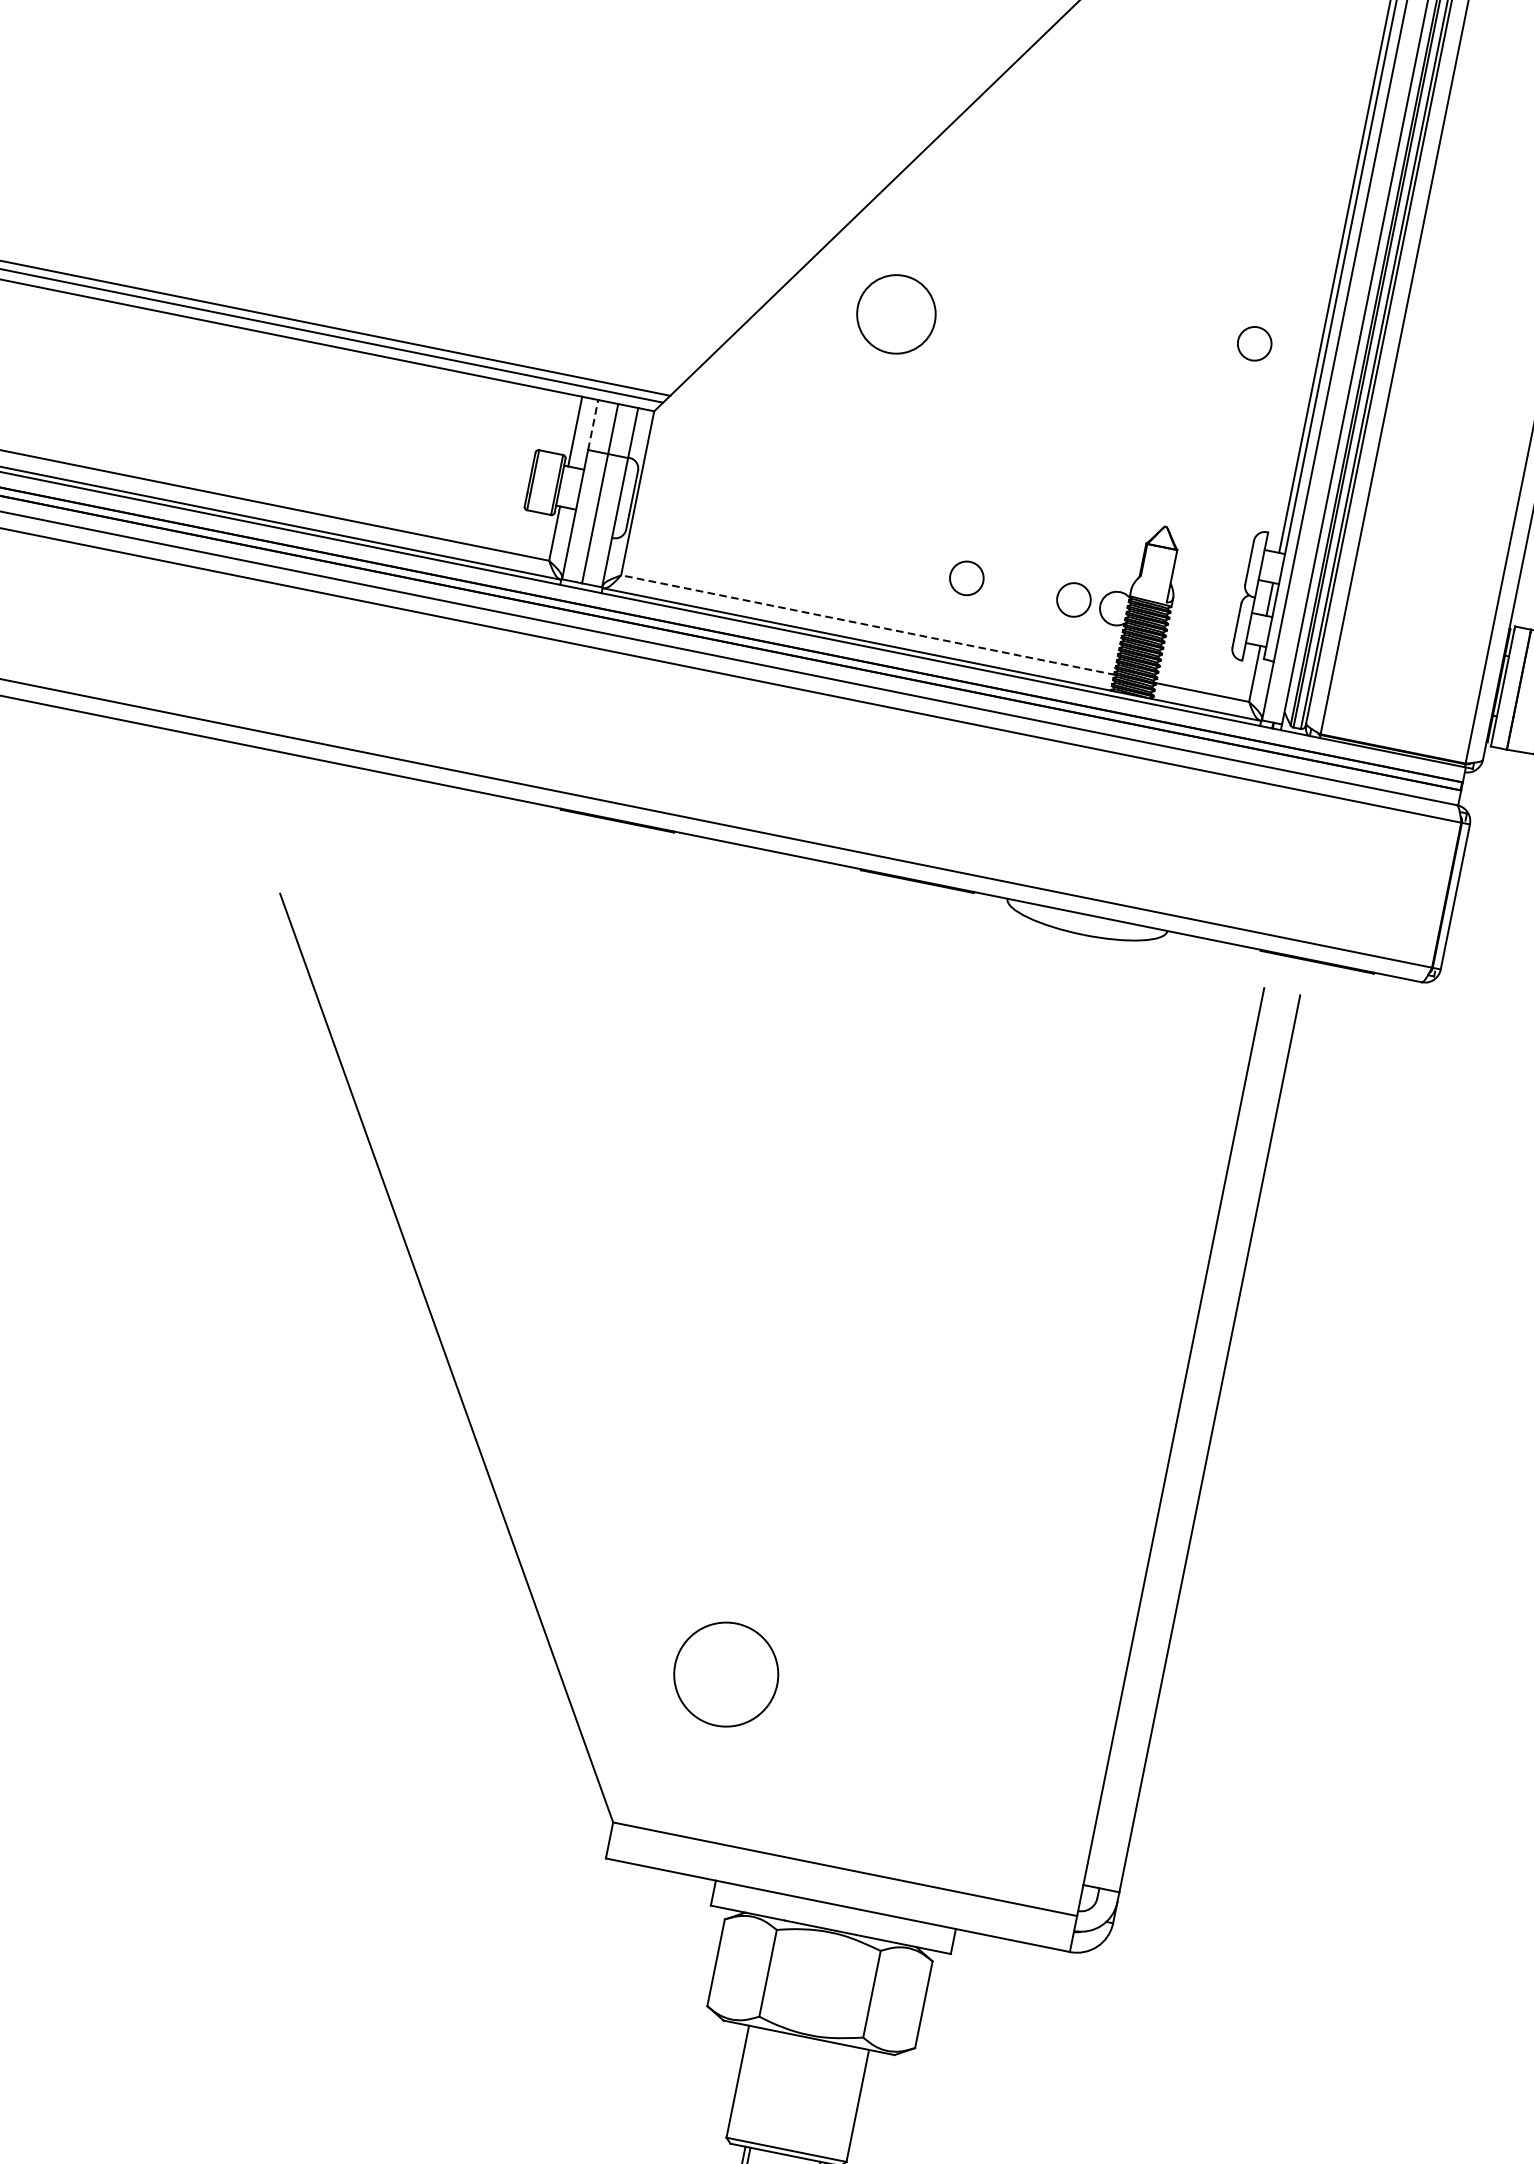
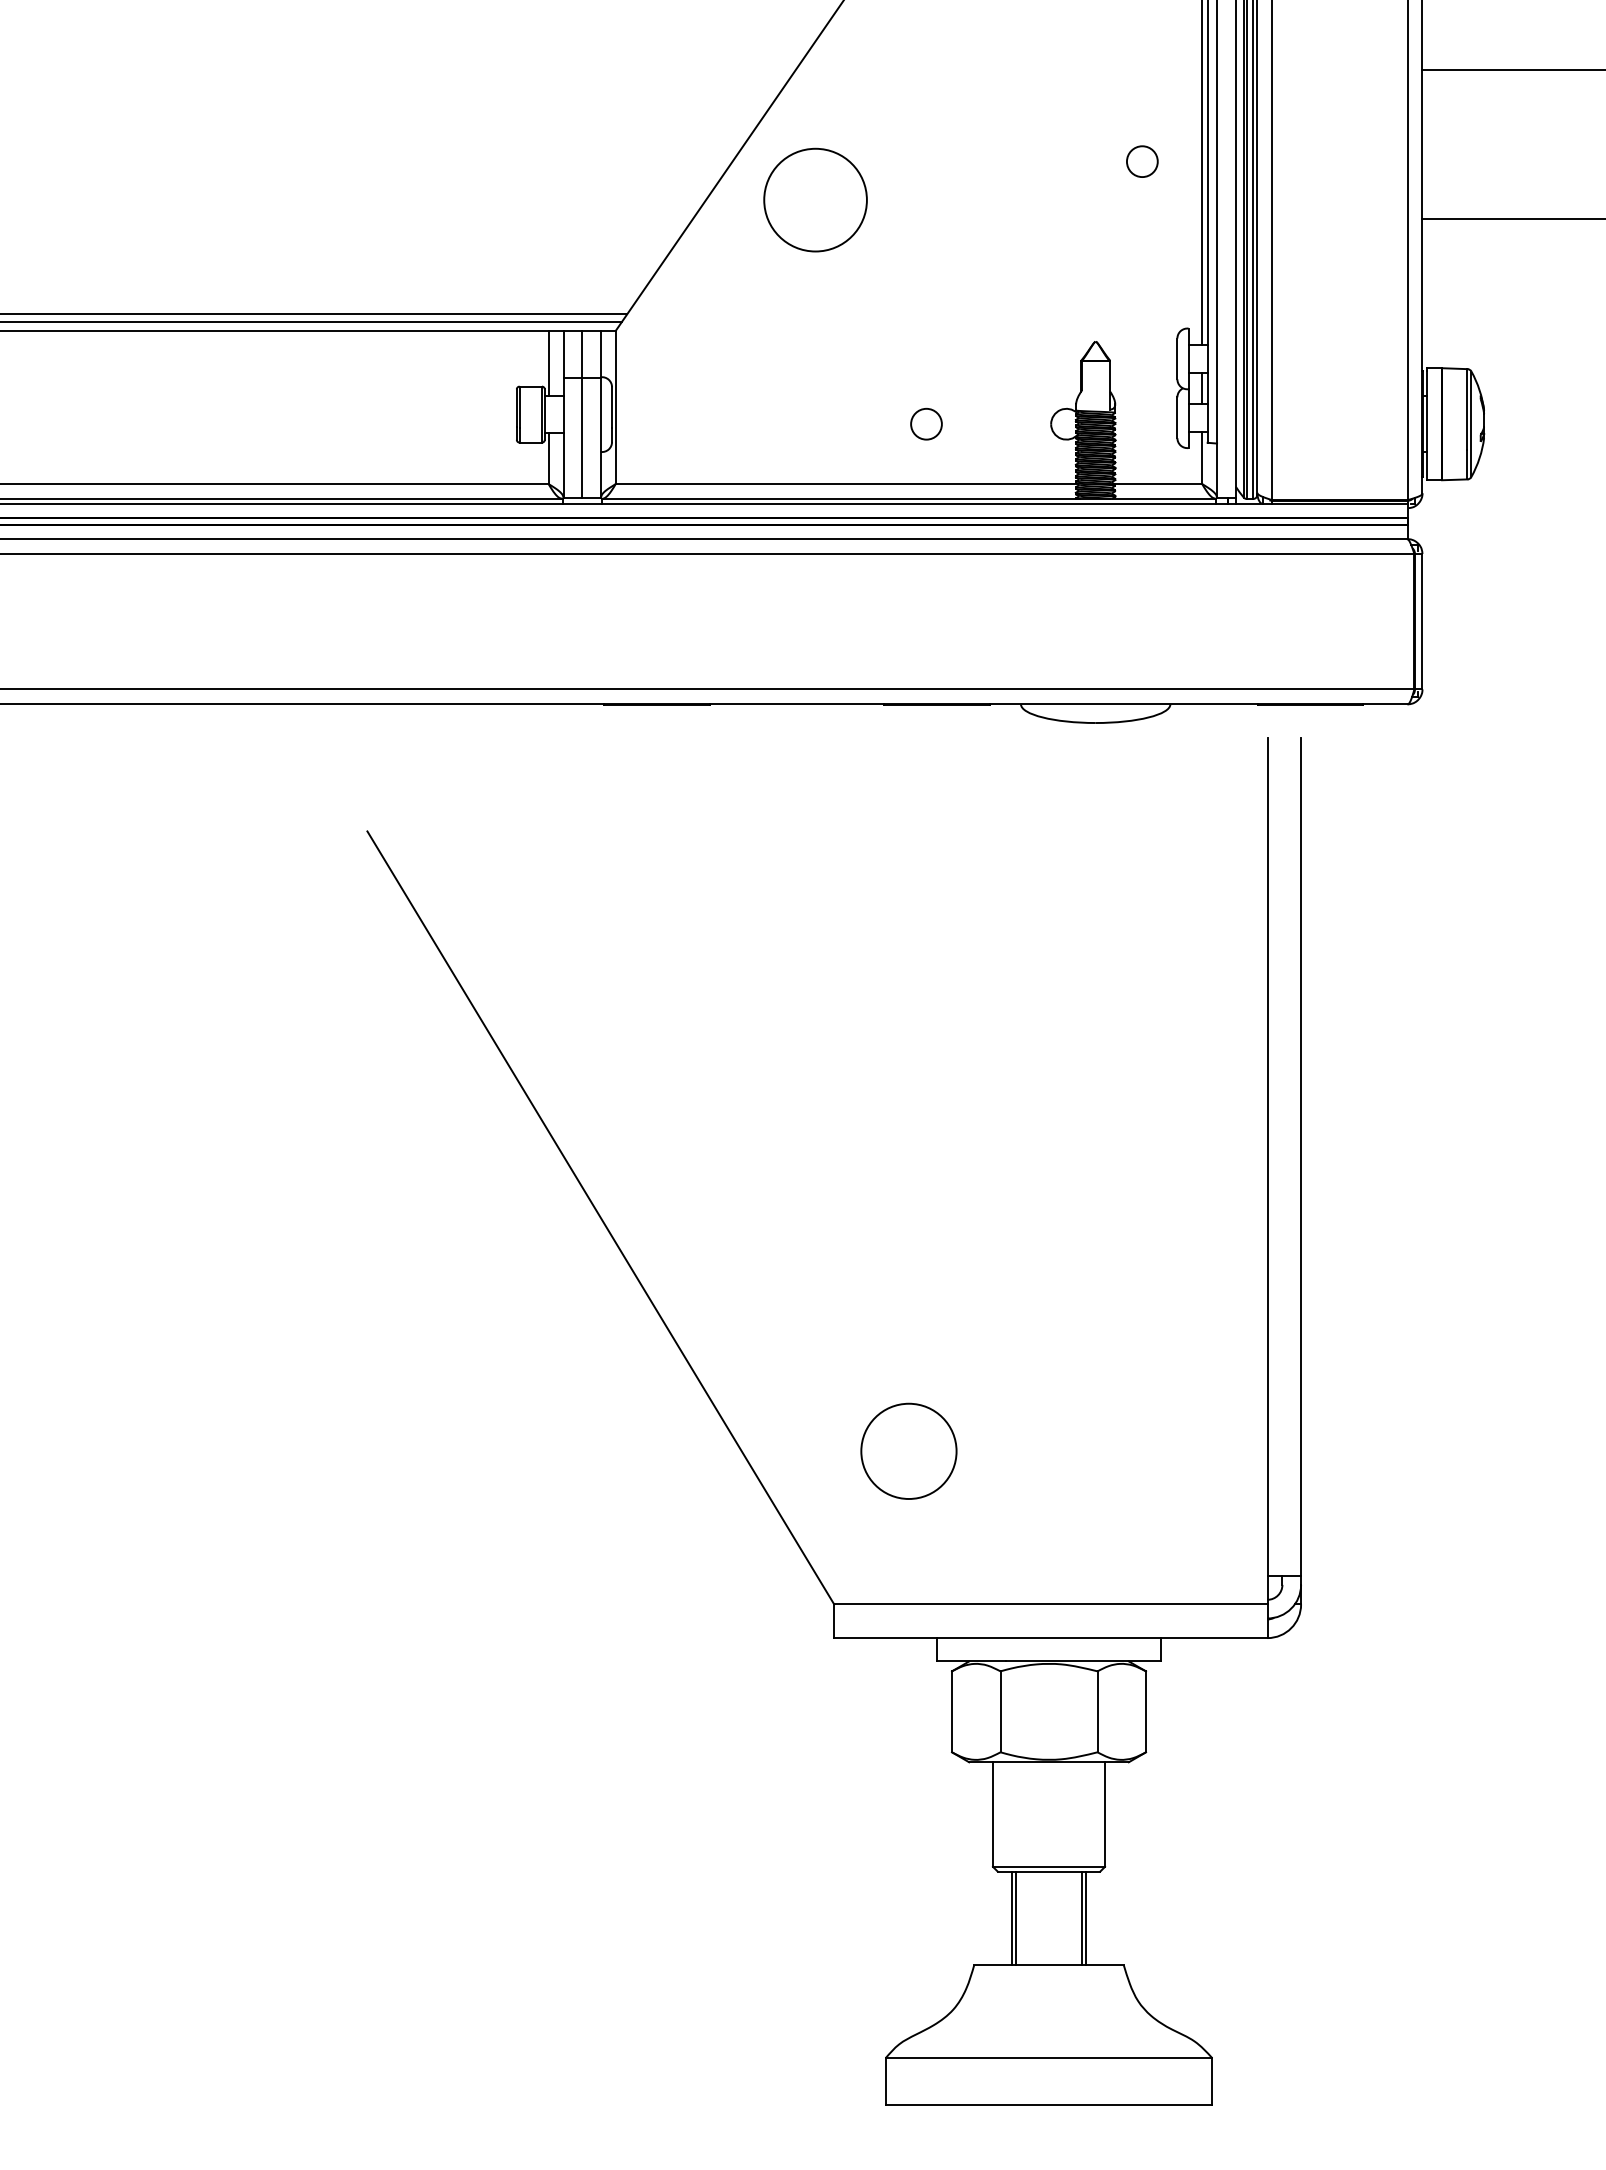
circle: (896, 313) -> (815, 199), size x1.43
line: (593, 424) -> (563, 353), dashed -> solid
circle: (1074, 599) -> (1026, 423), removed
line: (868, 624) -> (846, 483), dashed -> solid

